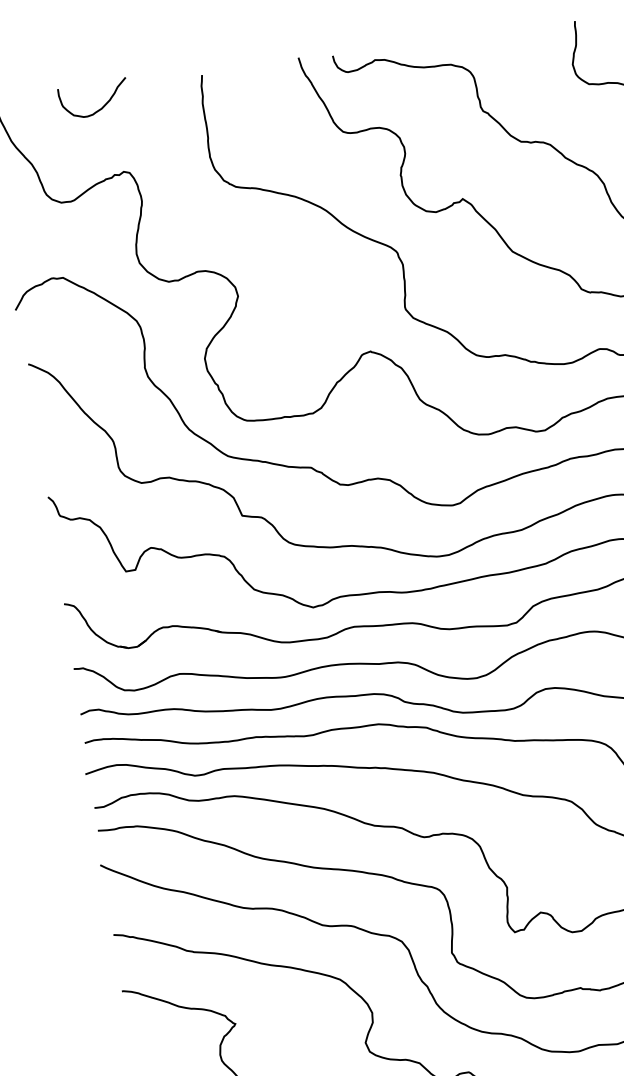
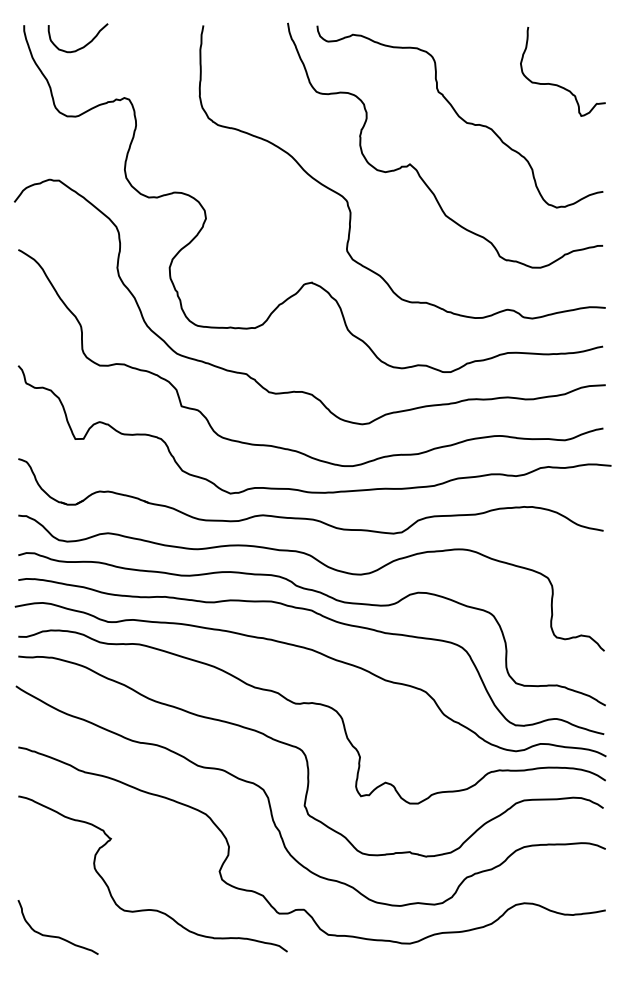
curve: (100, 107) -> (82, 46), moved

